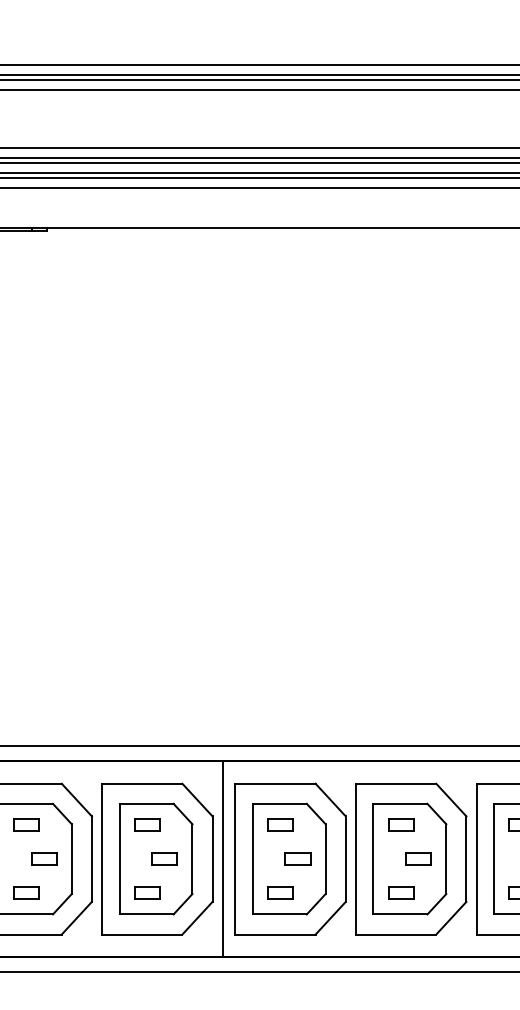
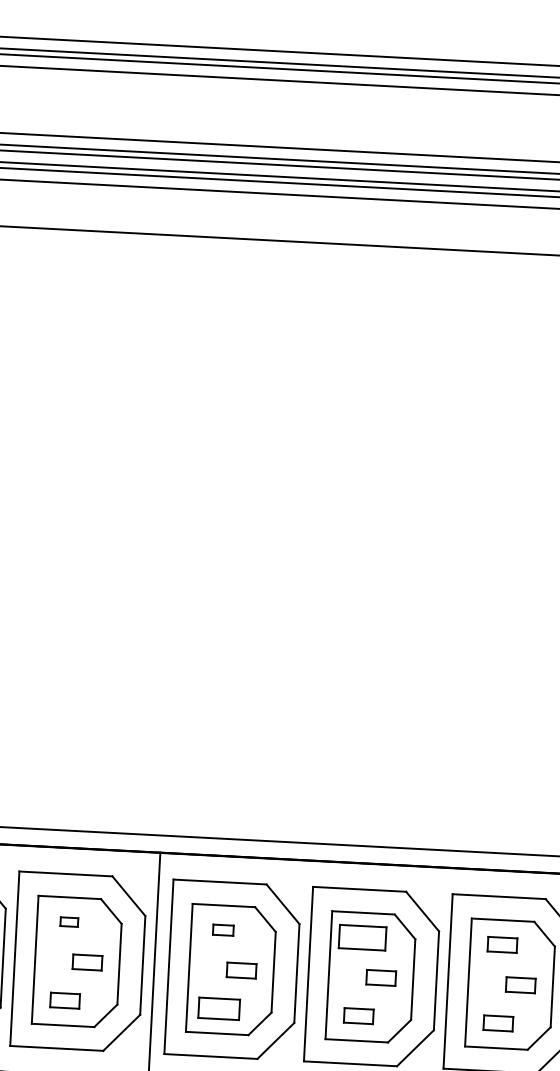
part: (147, 824) -> (69, 921), size x0.6
part: (280, 824) -> (223, 929), size x0.7
part: (401, 824) -> (363, 936), size x1.6
part: (280, 892) -> (219, 1008), size x1.4

